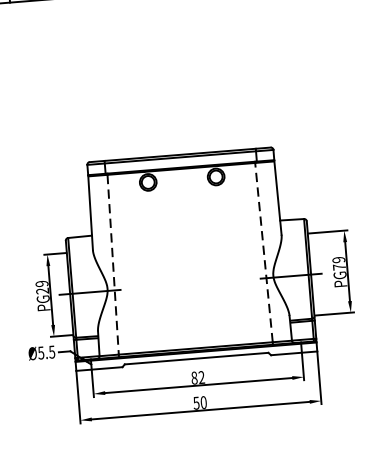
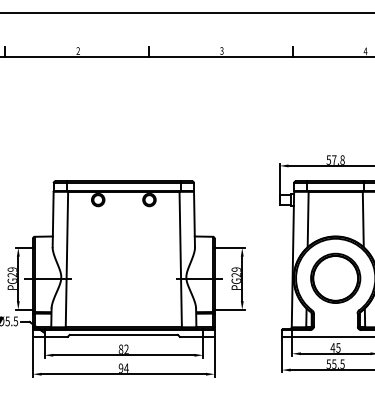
line: (263, 252) -> (180, 259), dashed -> solid
line: (112, 264) -> (66, 259), dashed -> solid
text: (338, 266) -> (235, 274), PG79 -> PG29
text: (199, 401) -> (123, 367), 50 -> 94

